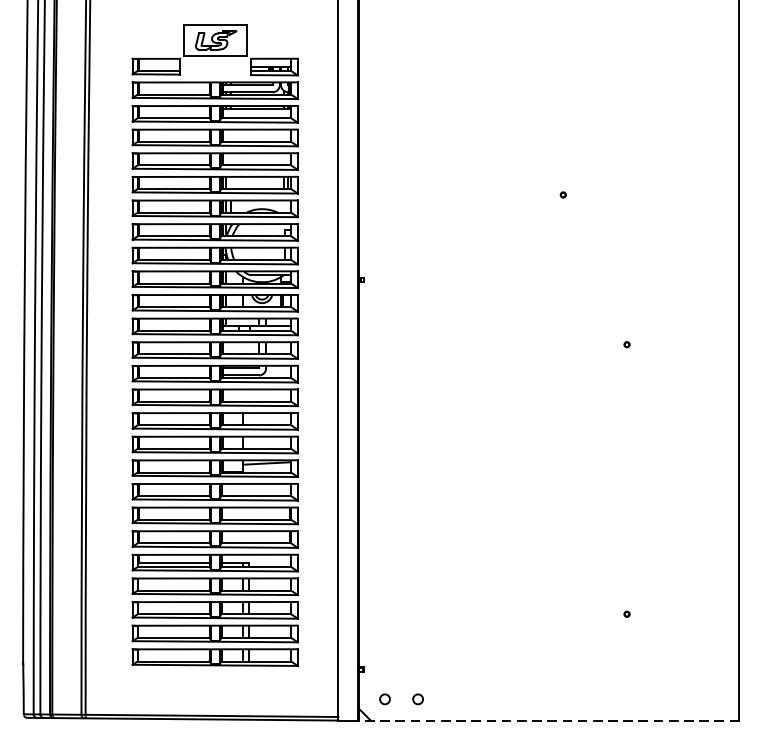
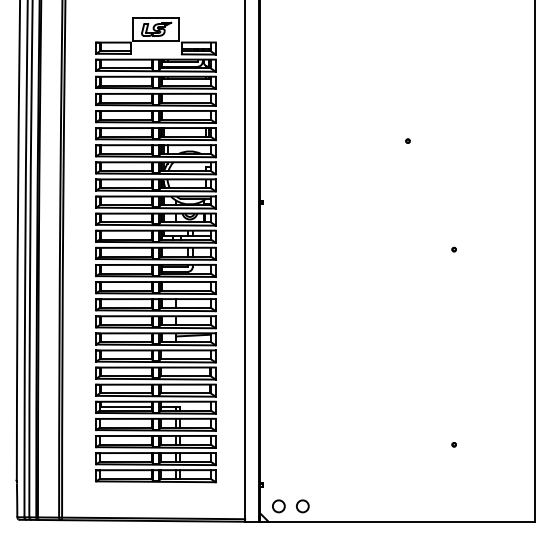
circle: (384, 699) -> (278, 506), size x1.67
circle: (417, 699) -> (302, 506), size x1.67
line: (548, 720) -> (397, 521), dashed -> solid

